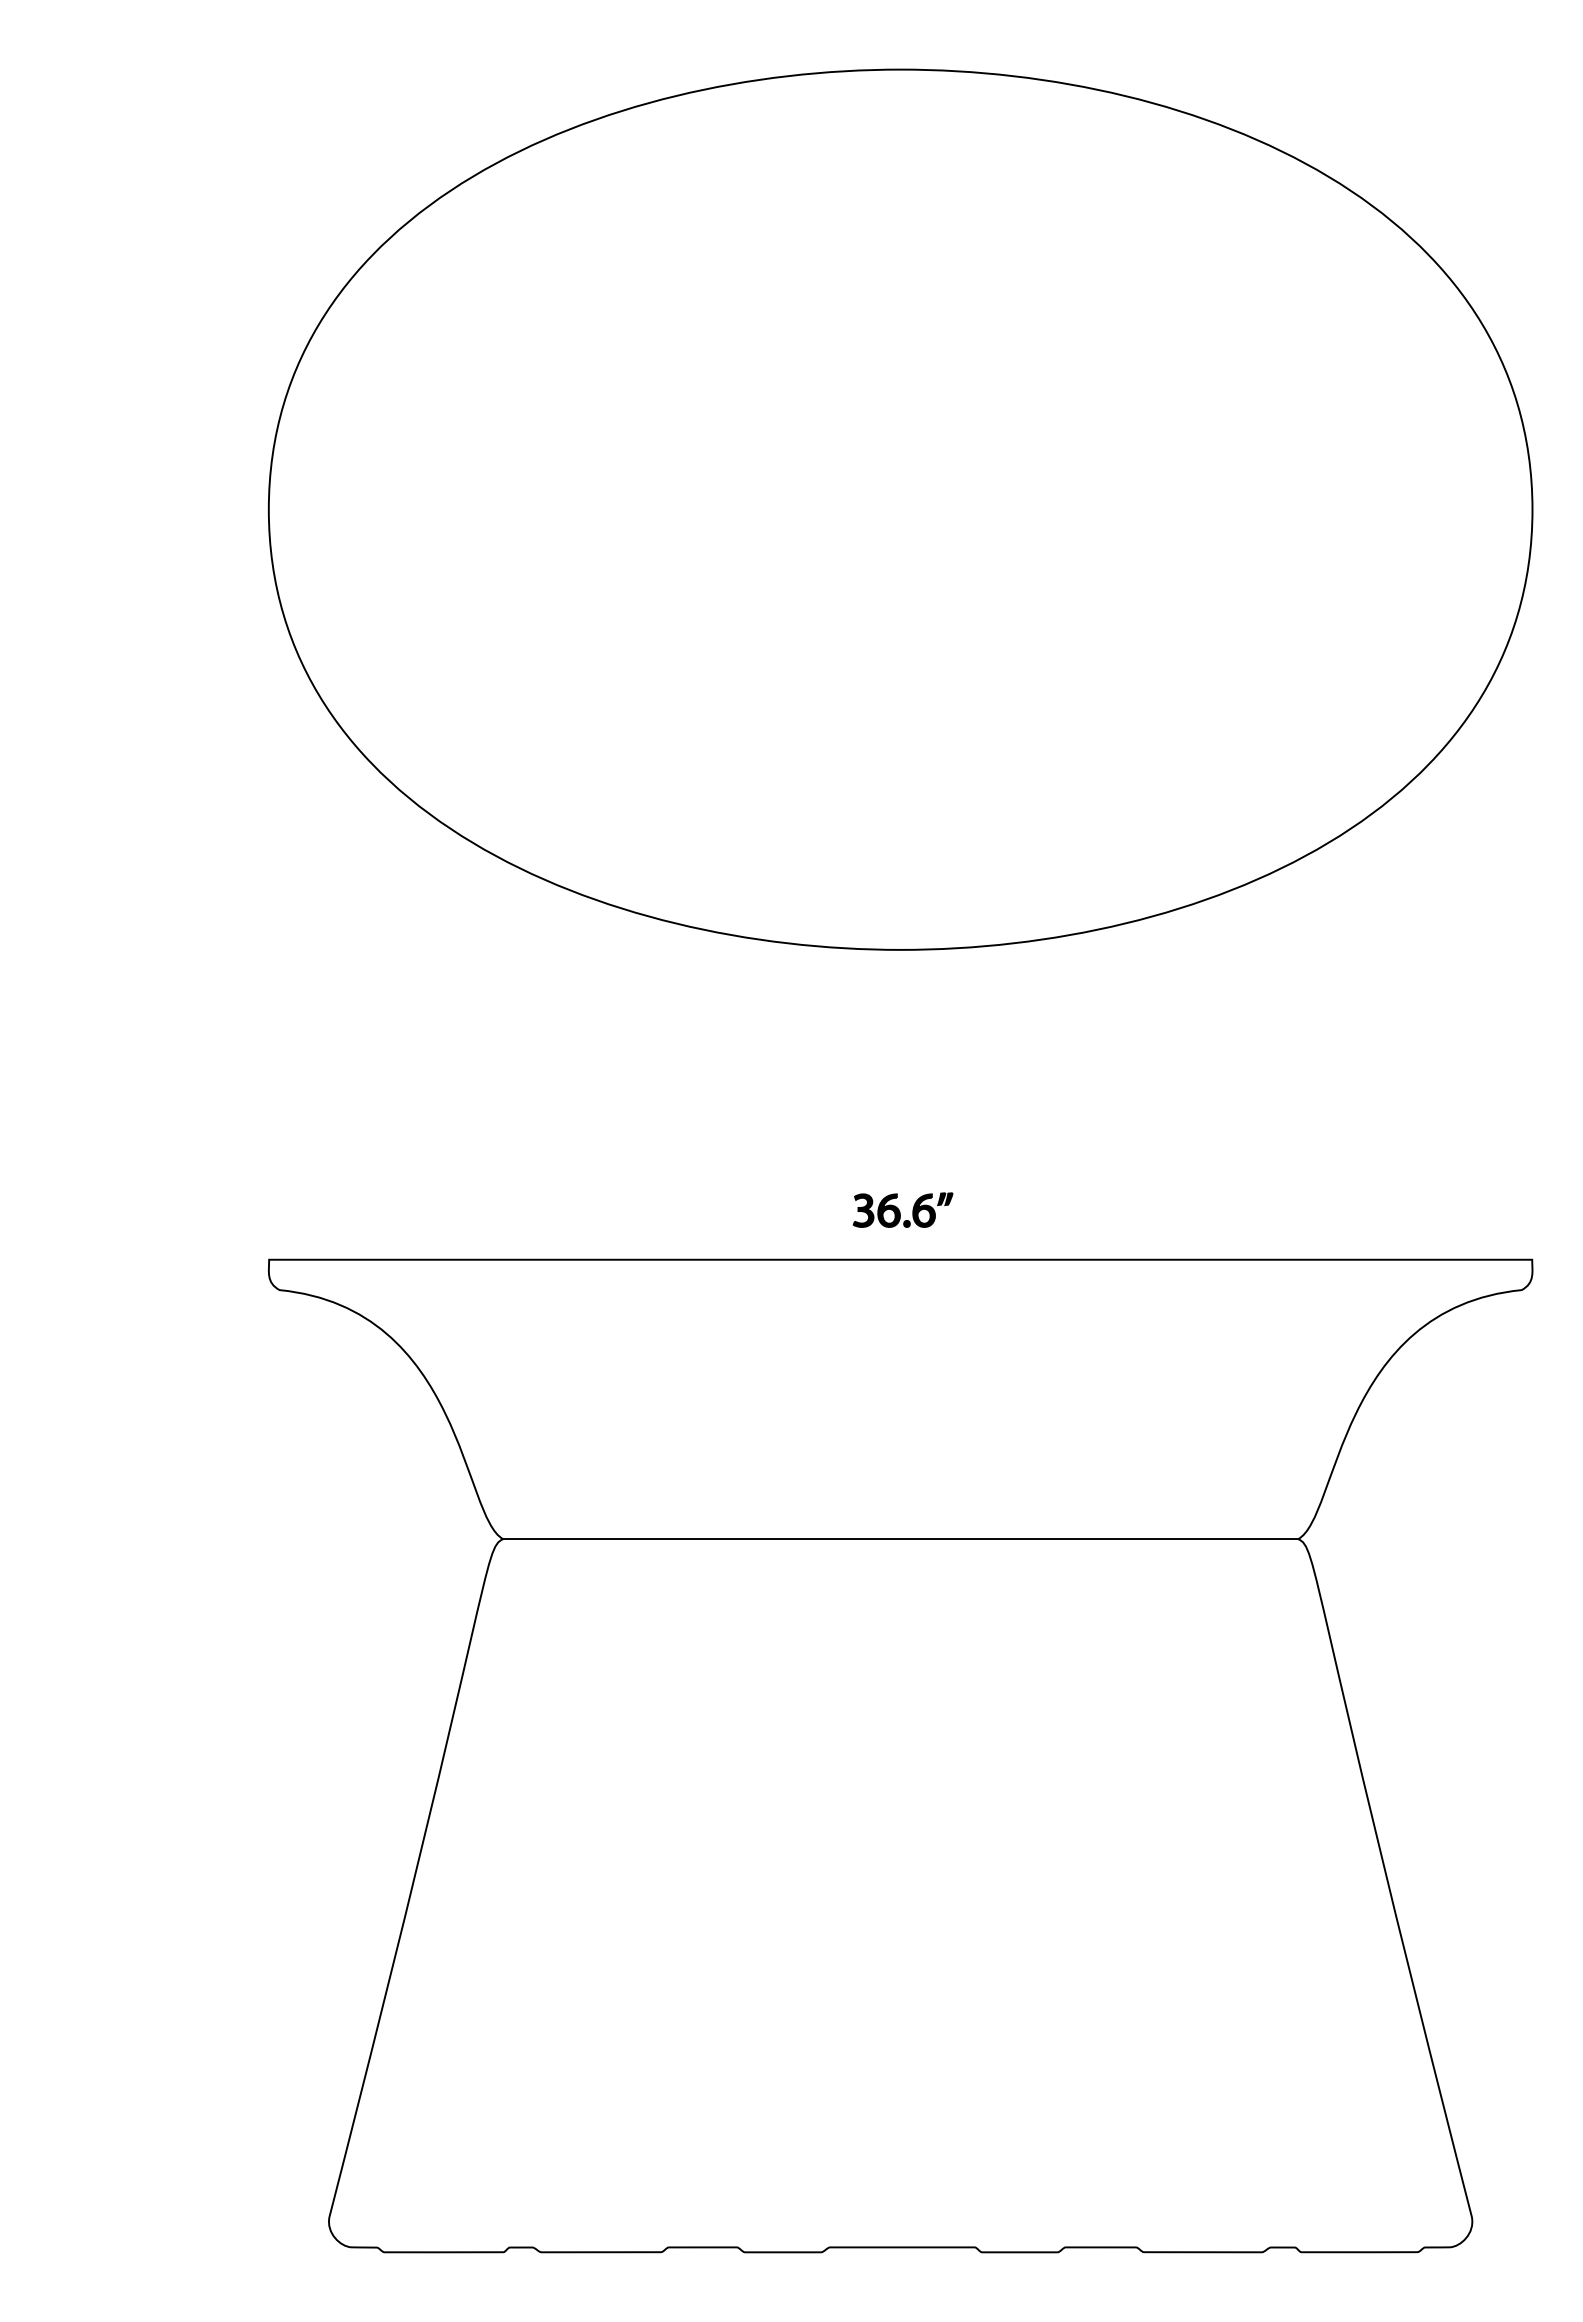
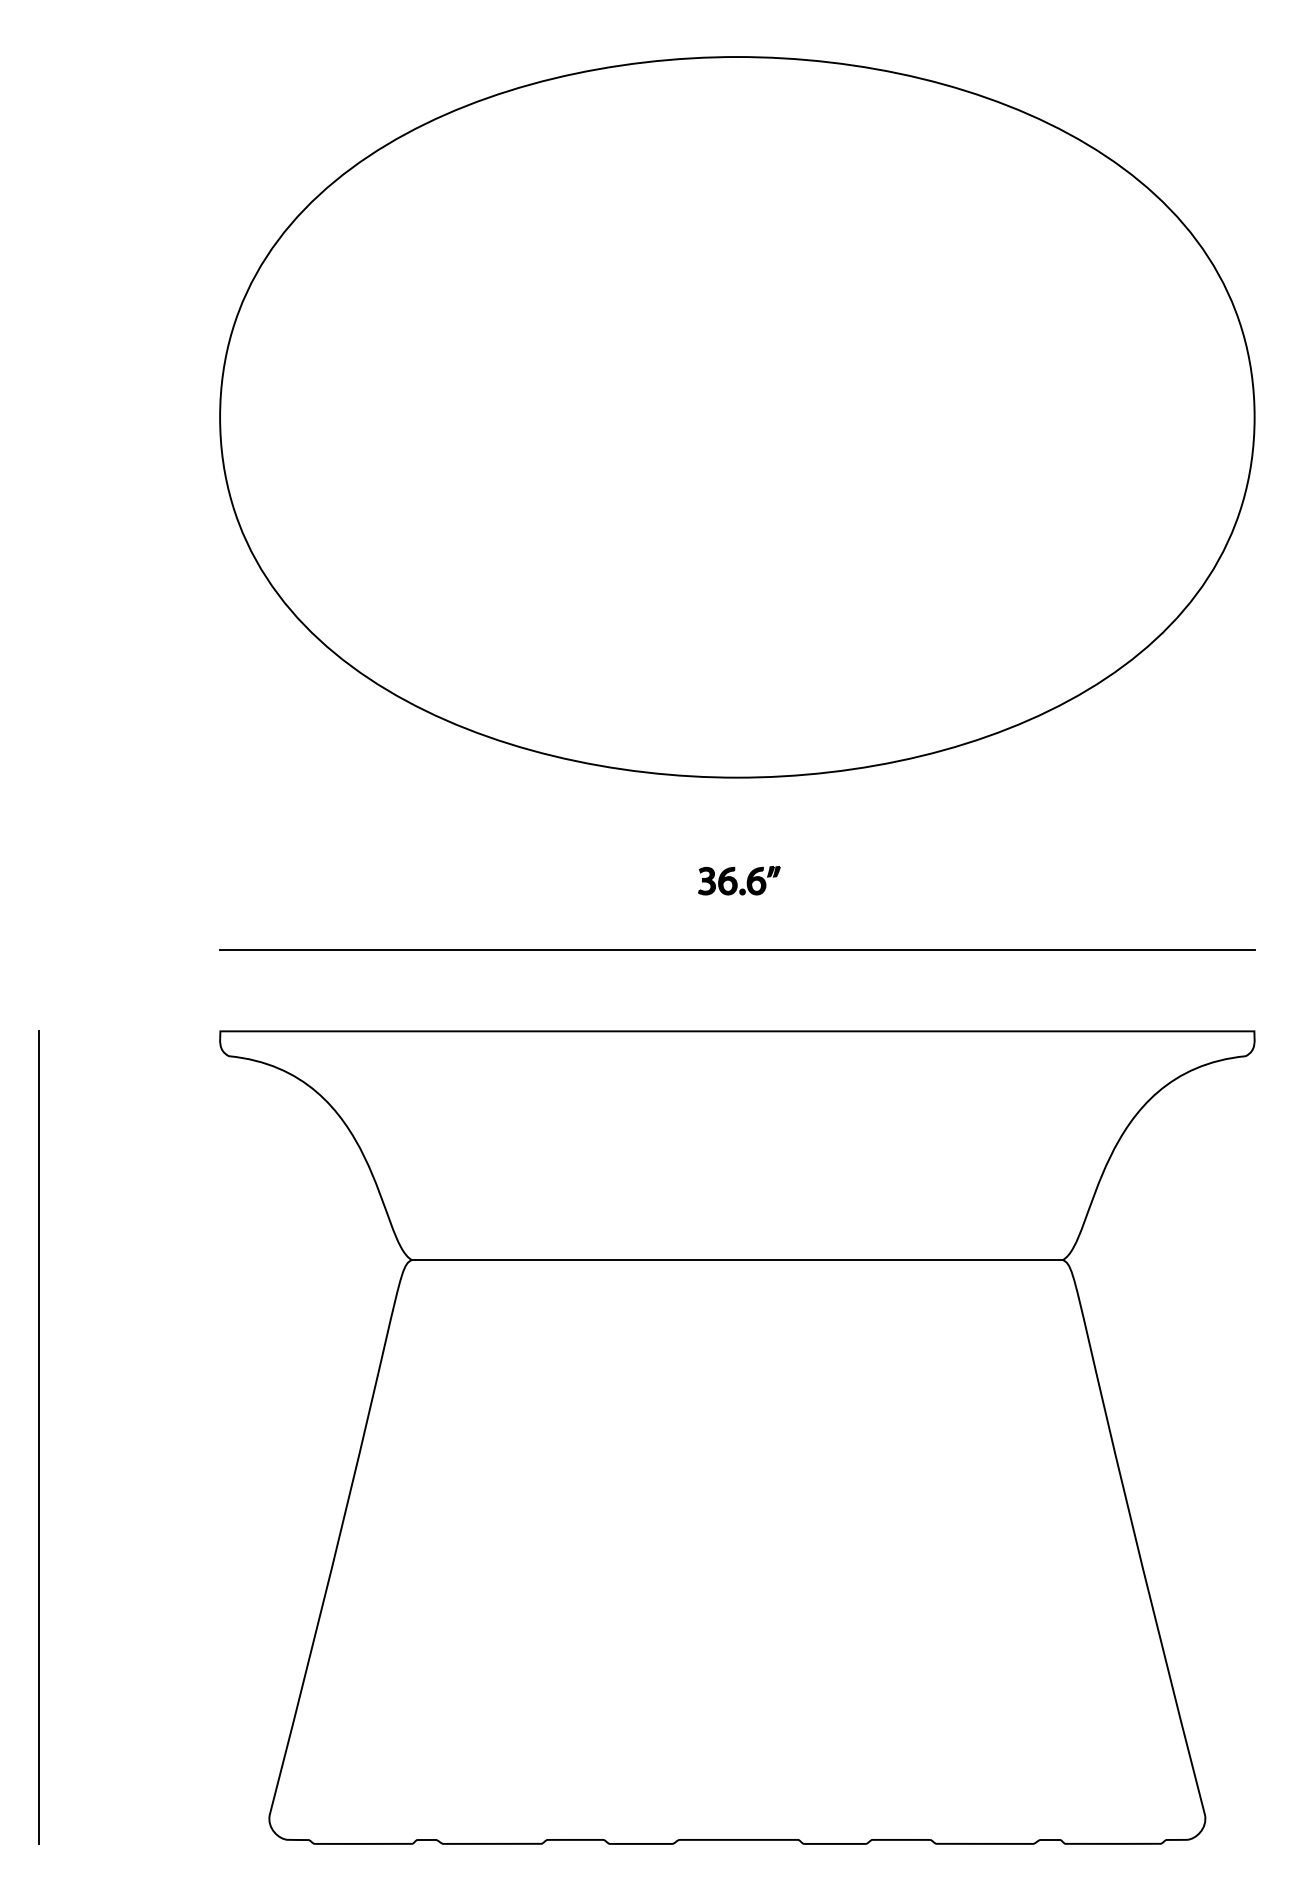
line: (900, 1161) -> (737, 950), added
part: (903, 1209) -> (739, 880), moved
line: (48, 1755) -> (39, 1437), added

